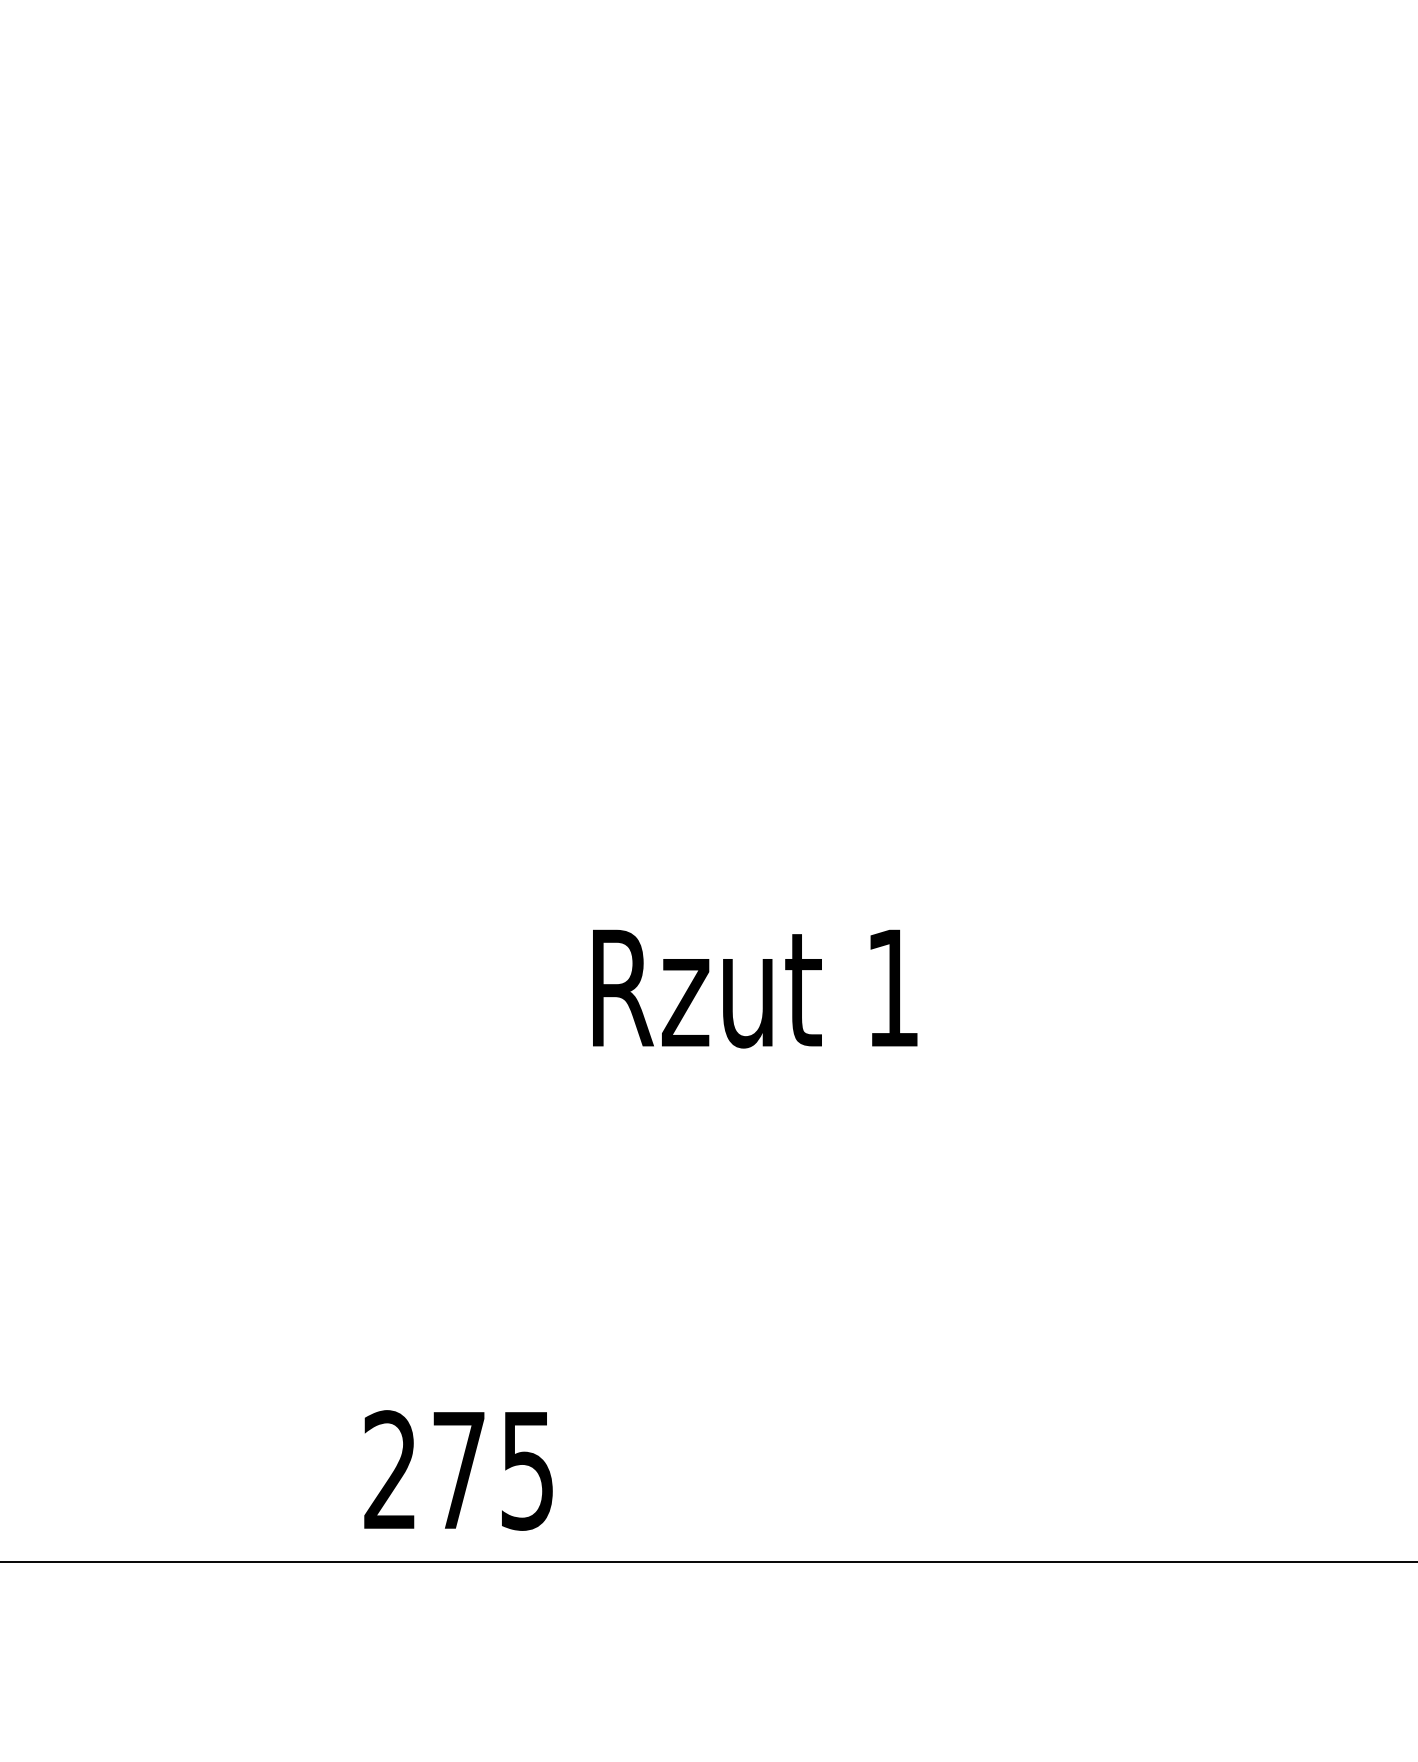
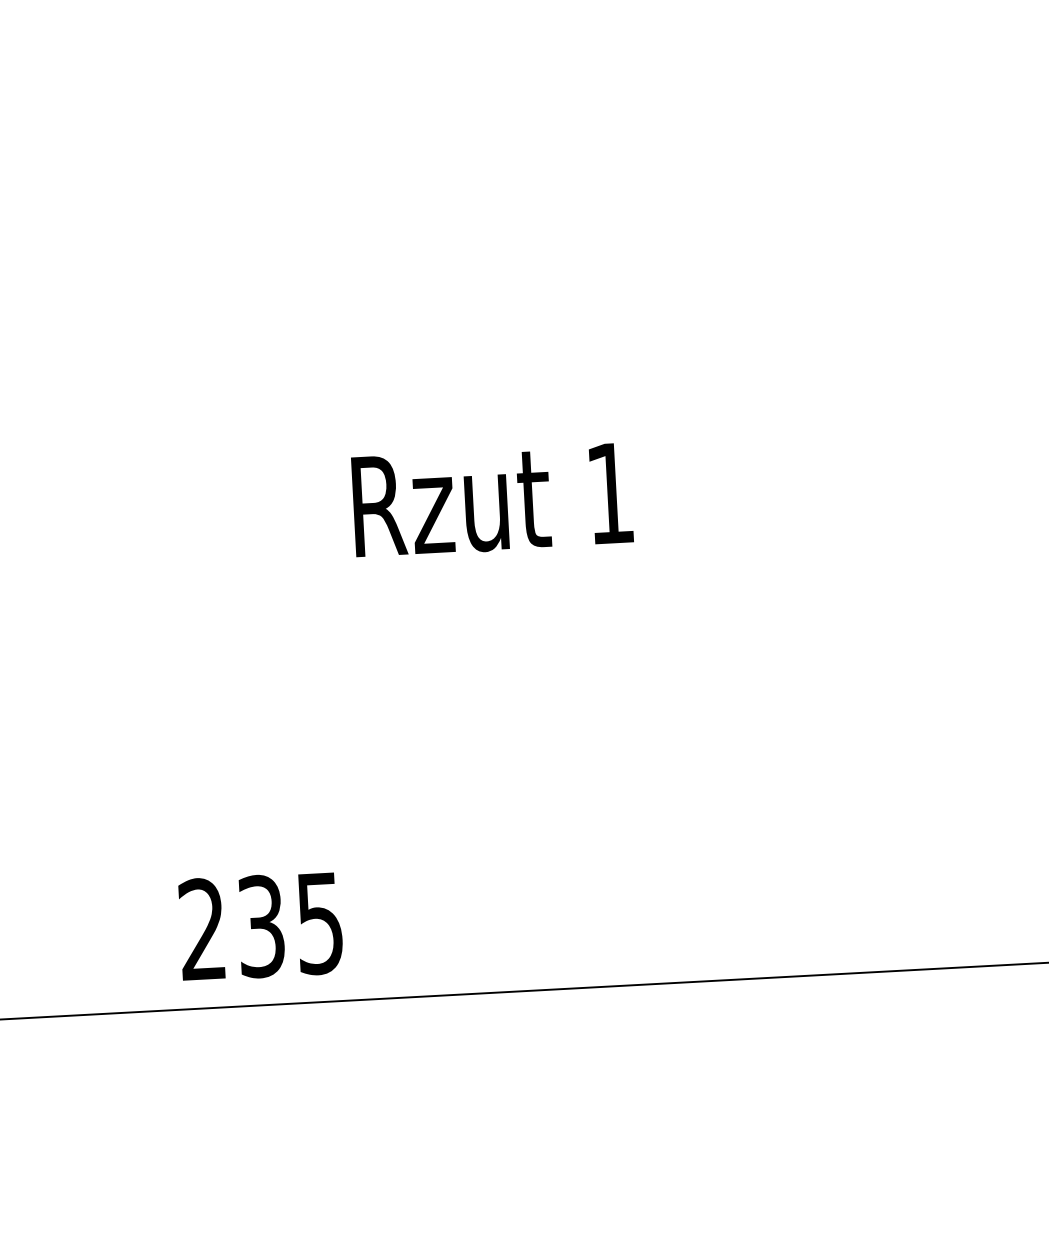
text: (458, 1470) -> (260, 926), 275 -> 235

